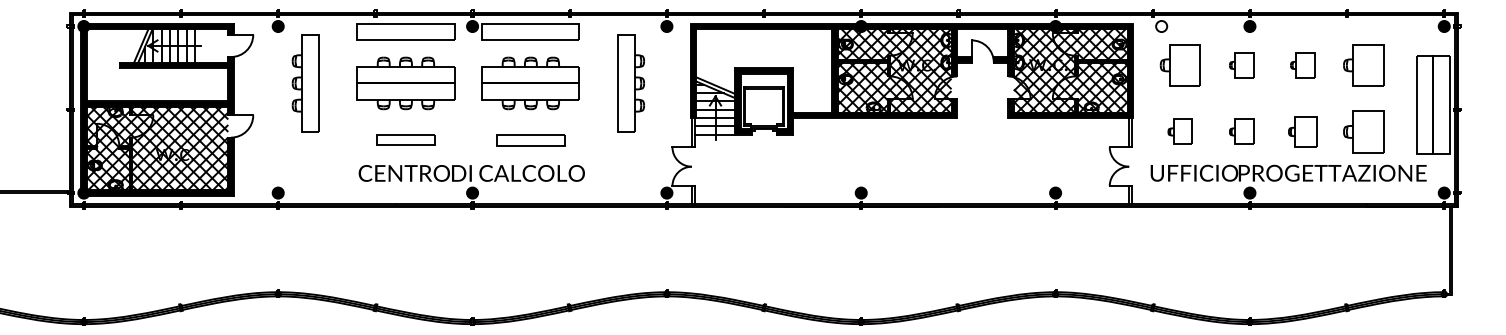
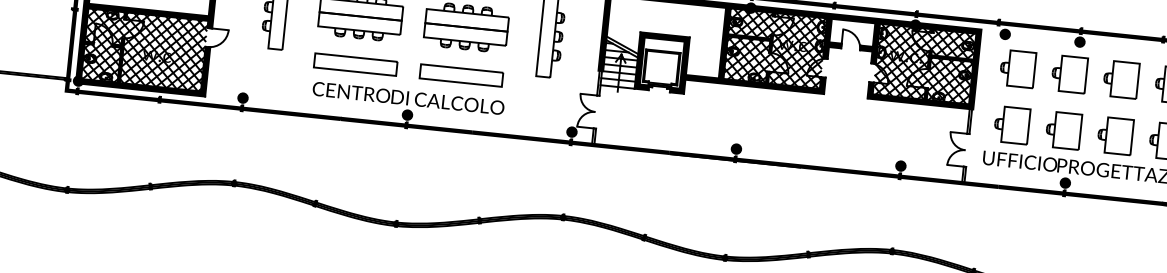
fill: (1161, 26) -> (1005, 34), added
part: (1241, 65) -> (1069, 74), size x1.67
part: (1302, 65) -> (1121, 79), size x1.67
part: (1179, 131) -> (1011, 124), size x1.67
part: (1241, 131) -> (1063, 130), size x1.67
part: (1302, 131) -> (1115, 135), size x1.43
part: (405, 140) -> (355, 64), size x1.67
part: (530, 140) -> (461, 75), size x1.43

